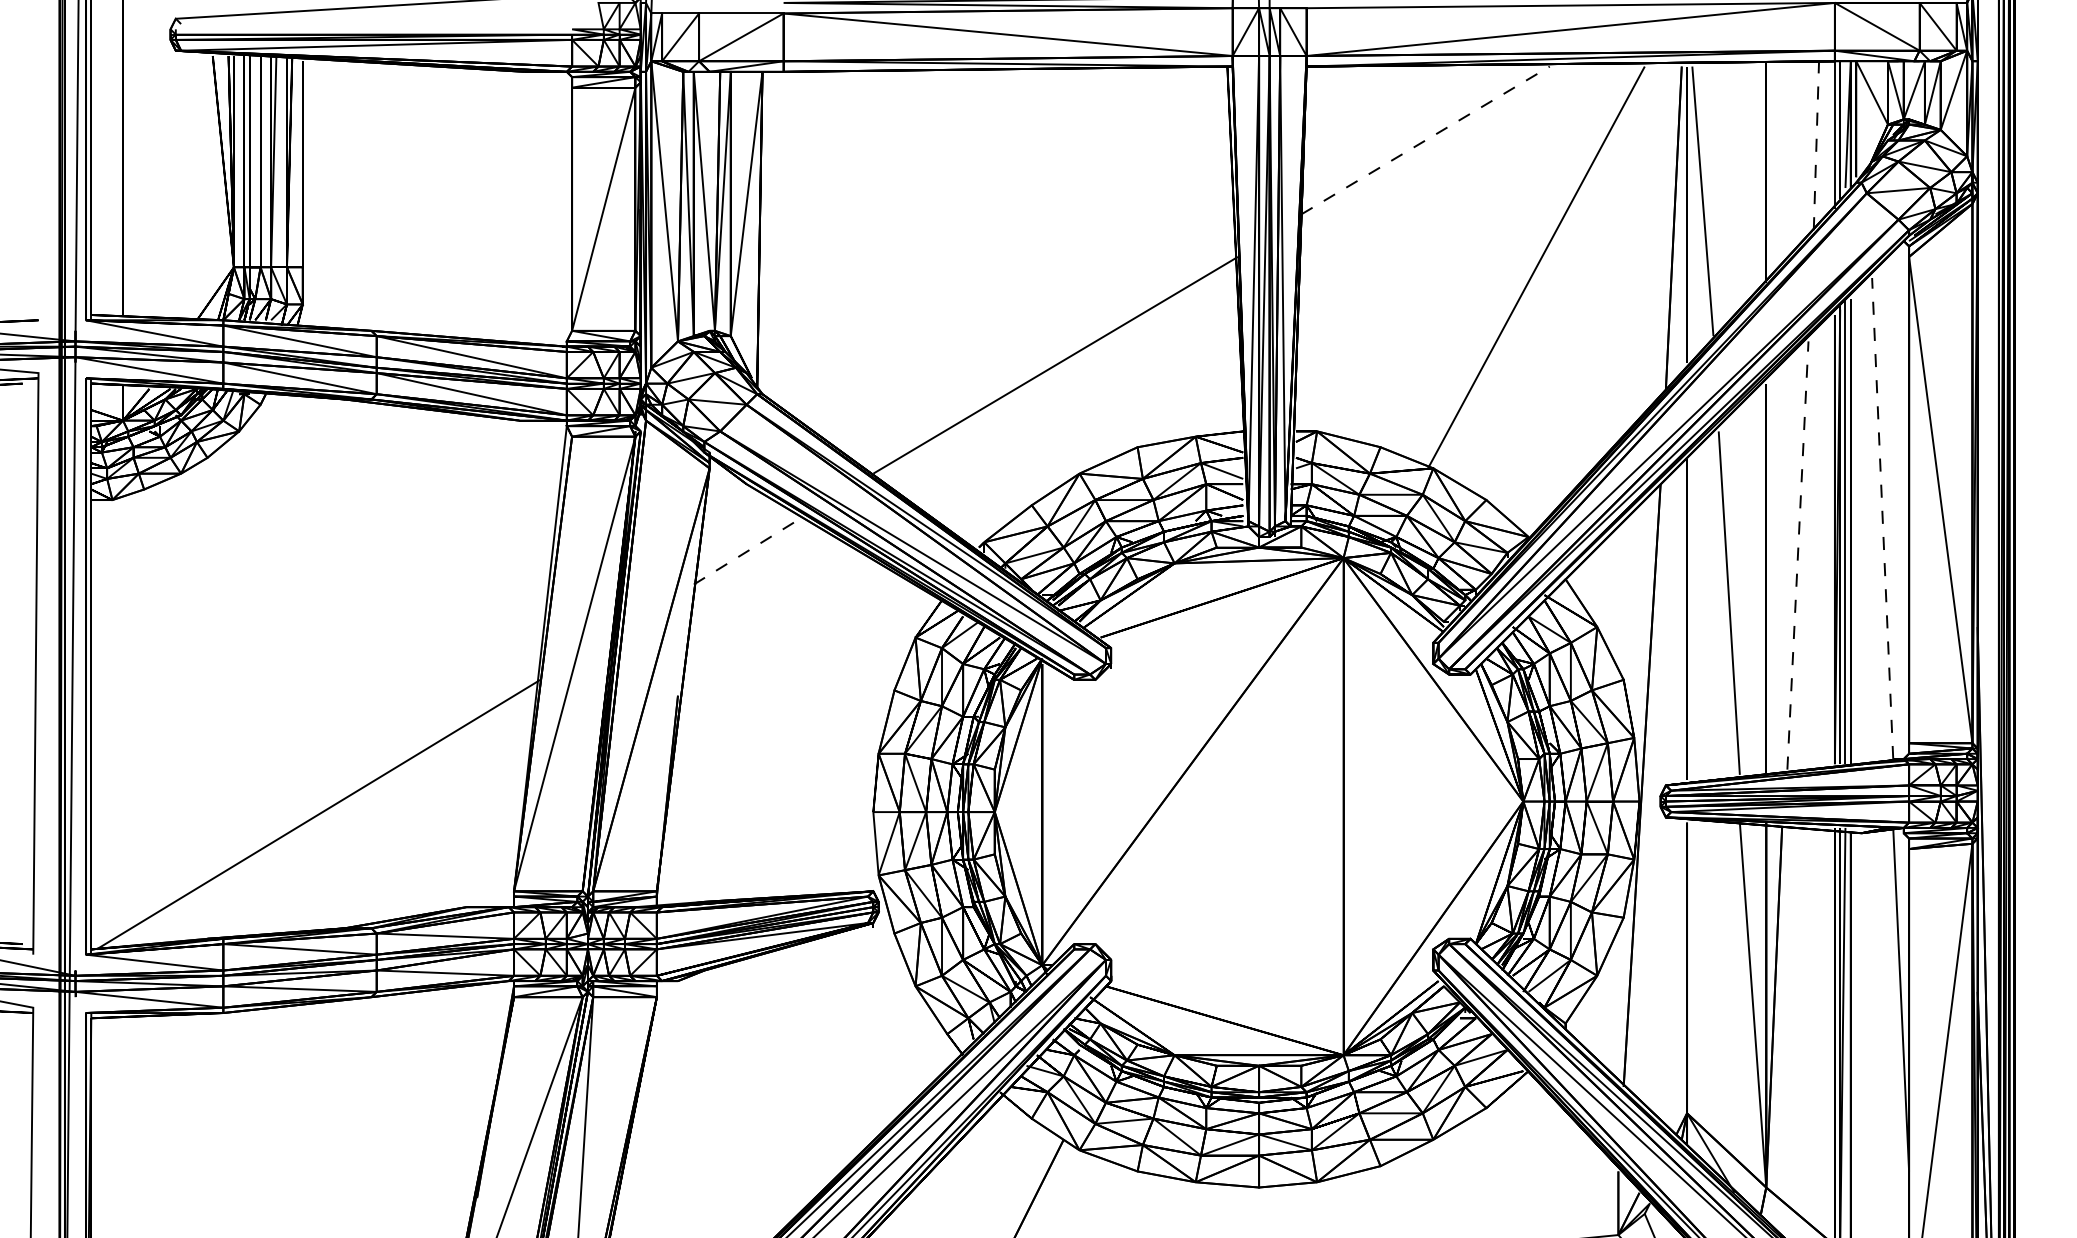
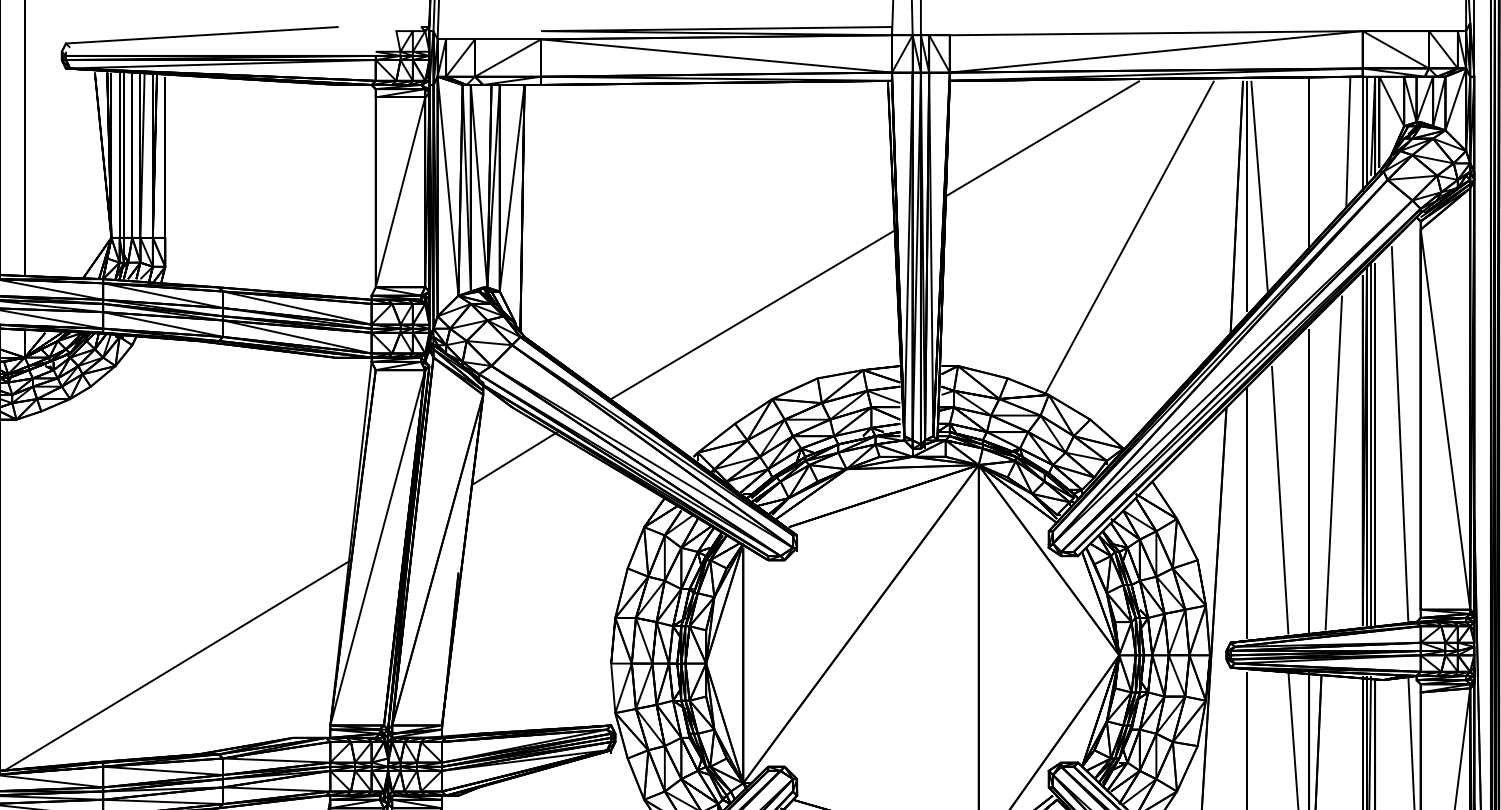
line: (1425, 140) -> (1042, 138), dashed -> solid
line: (1816, 145) -> (1348, 142), dashed -> solid
line: (1882, 518) -> (1399, 434), dashed -> solid
line: (749, 549) -> (514, 458), dashed -> solid
line: (1797, 555) -> (1333, 463), dashed -> solid

